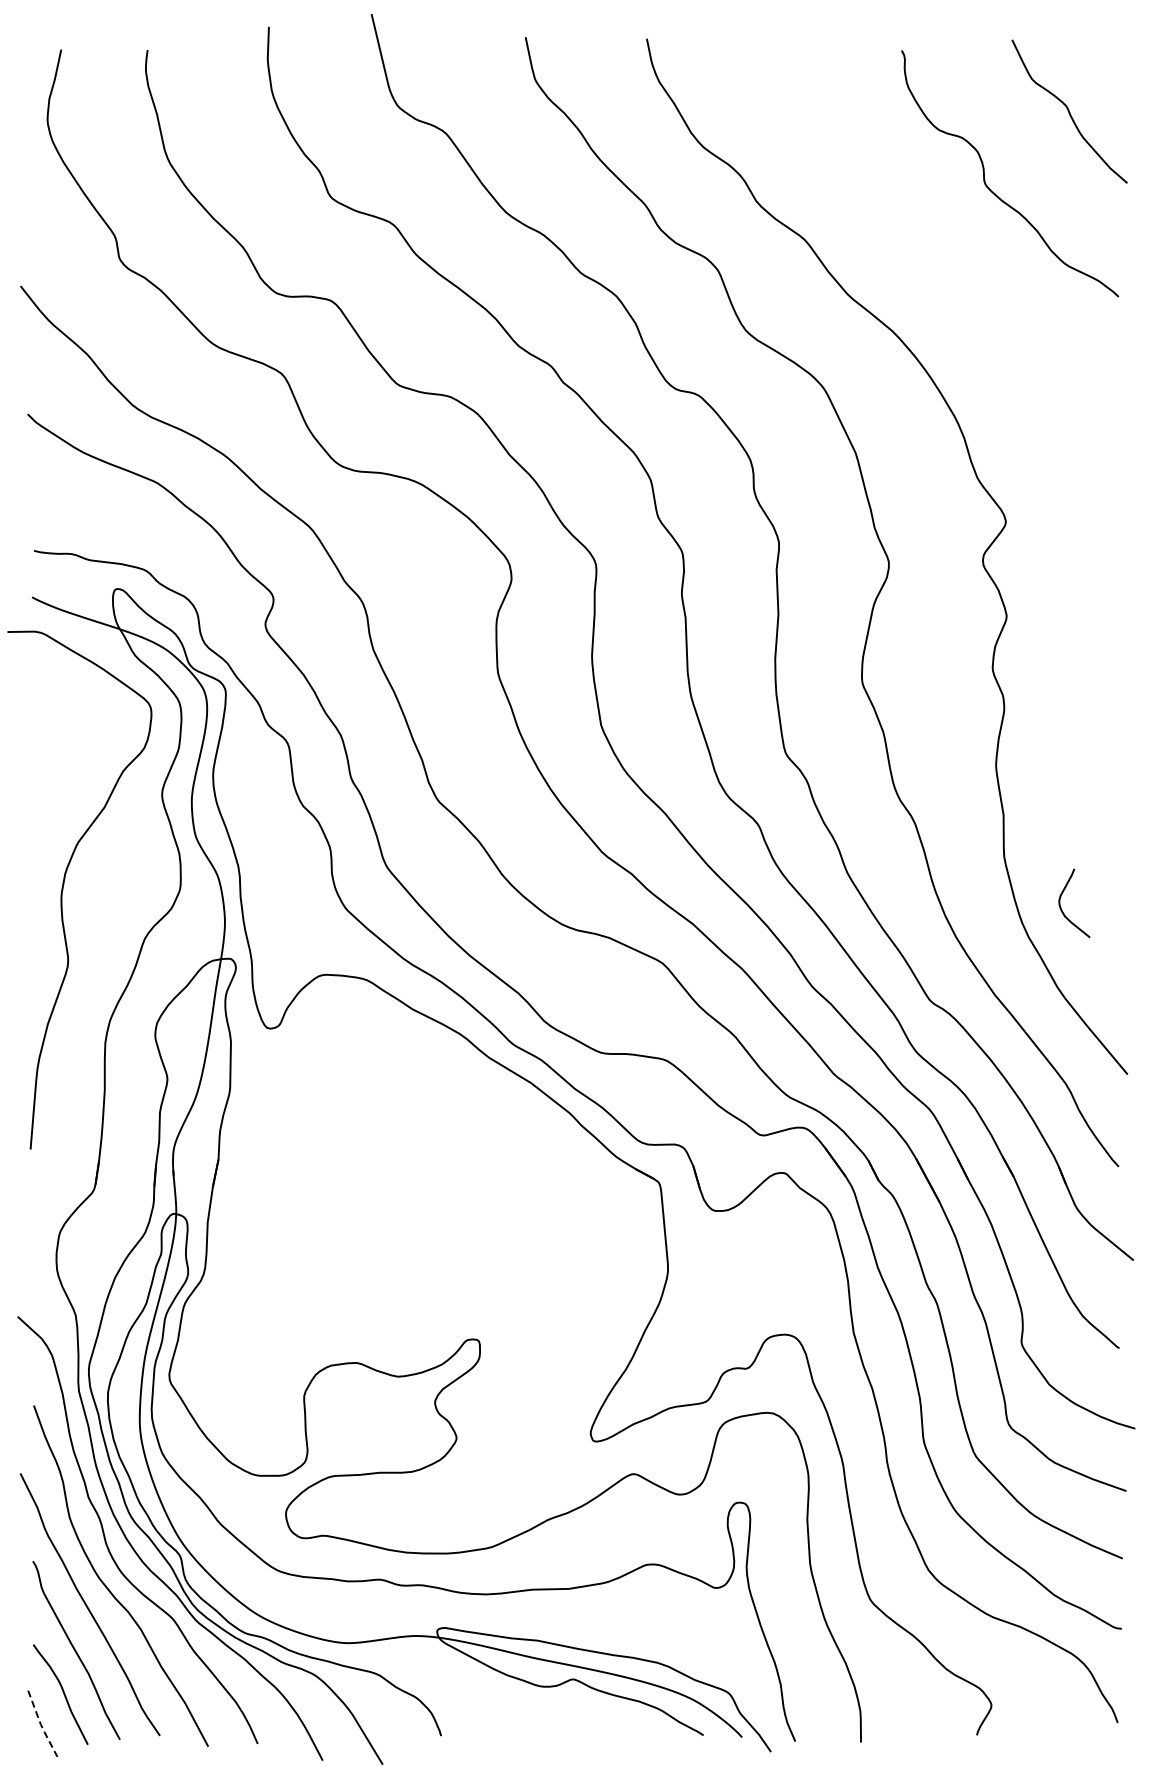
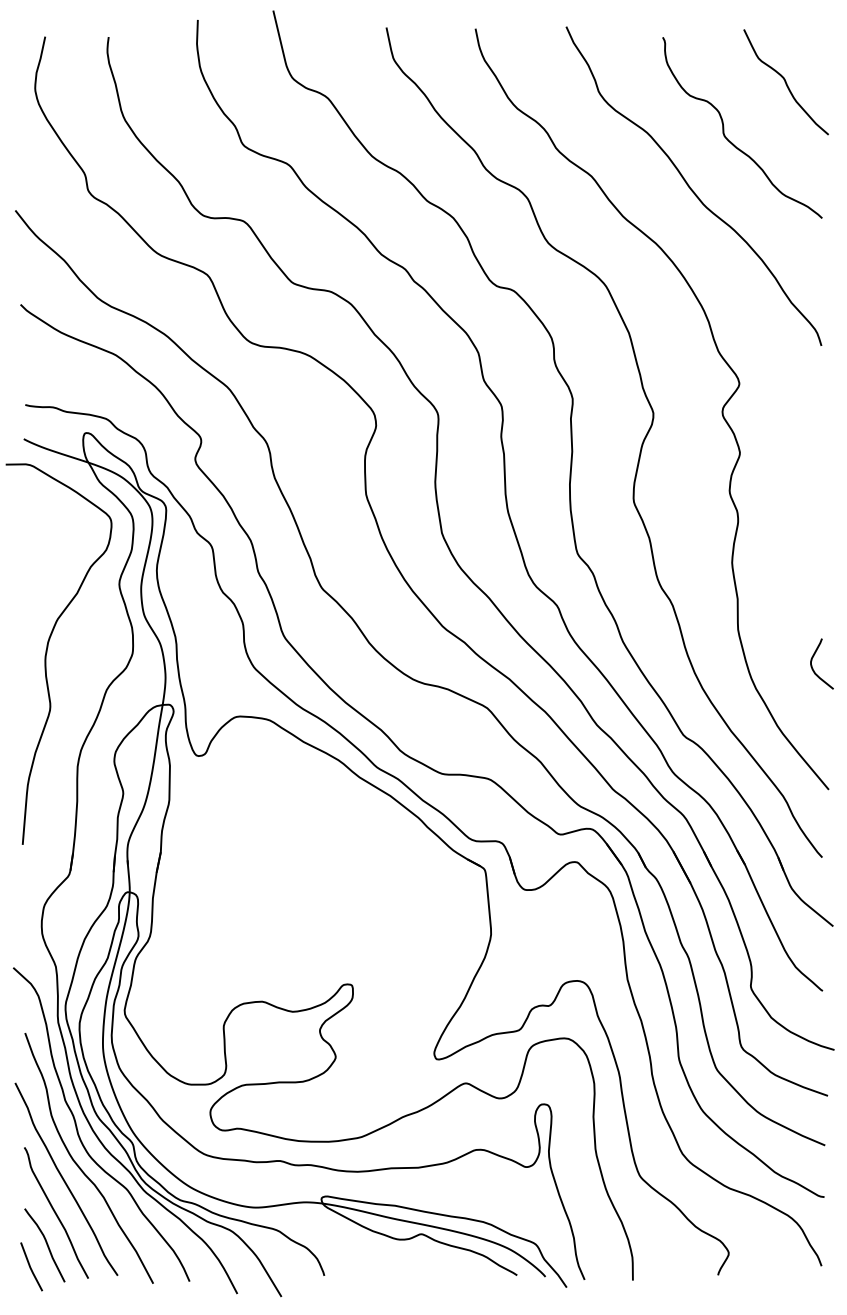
curve: (939, 254) -> (690, 187), added
curve: (1062, 909) -> (813, 668), moved
line: (40, 1724) -> (30, 1267), dashed -> solid

